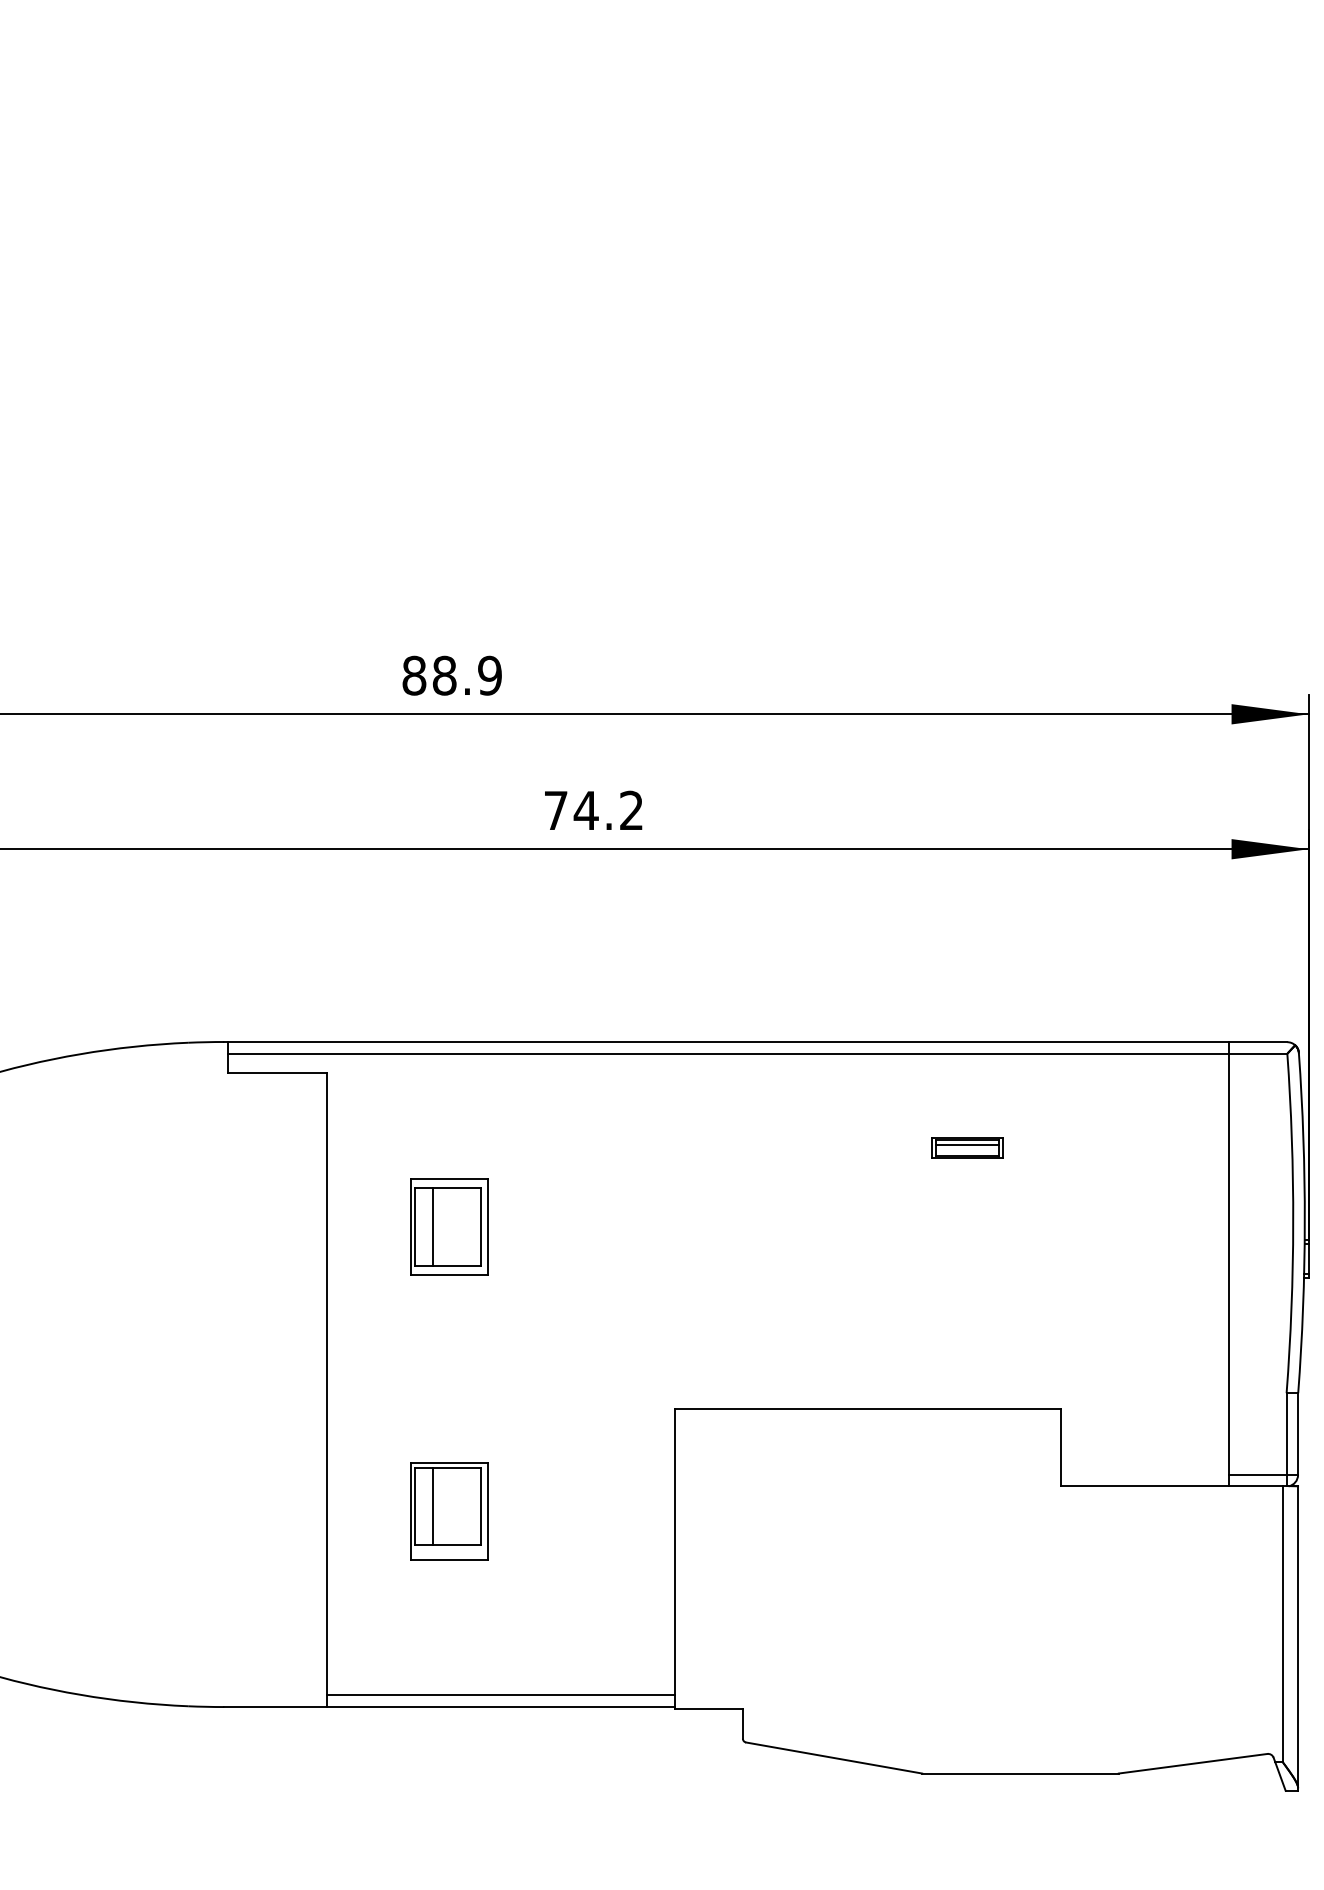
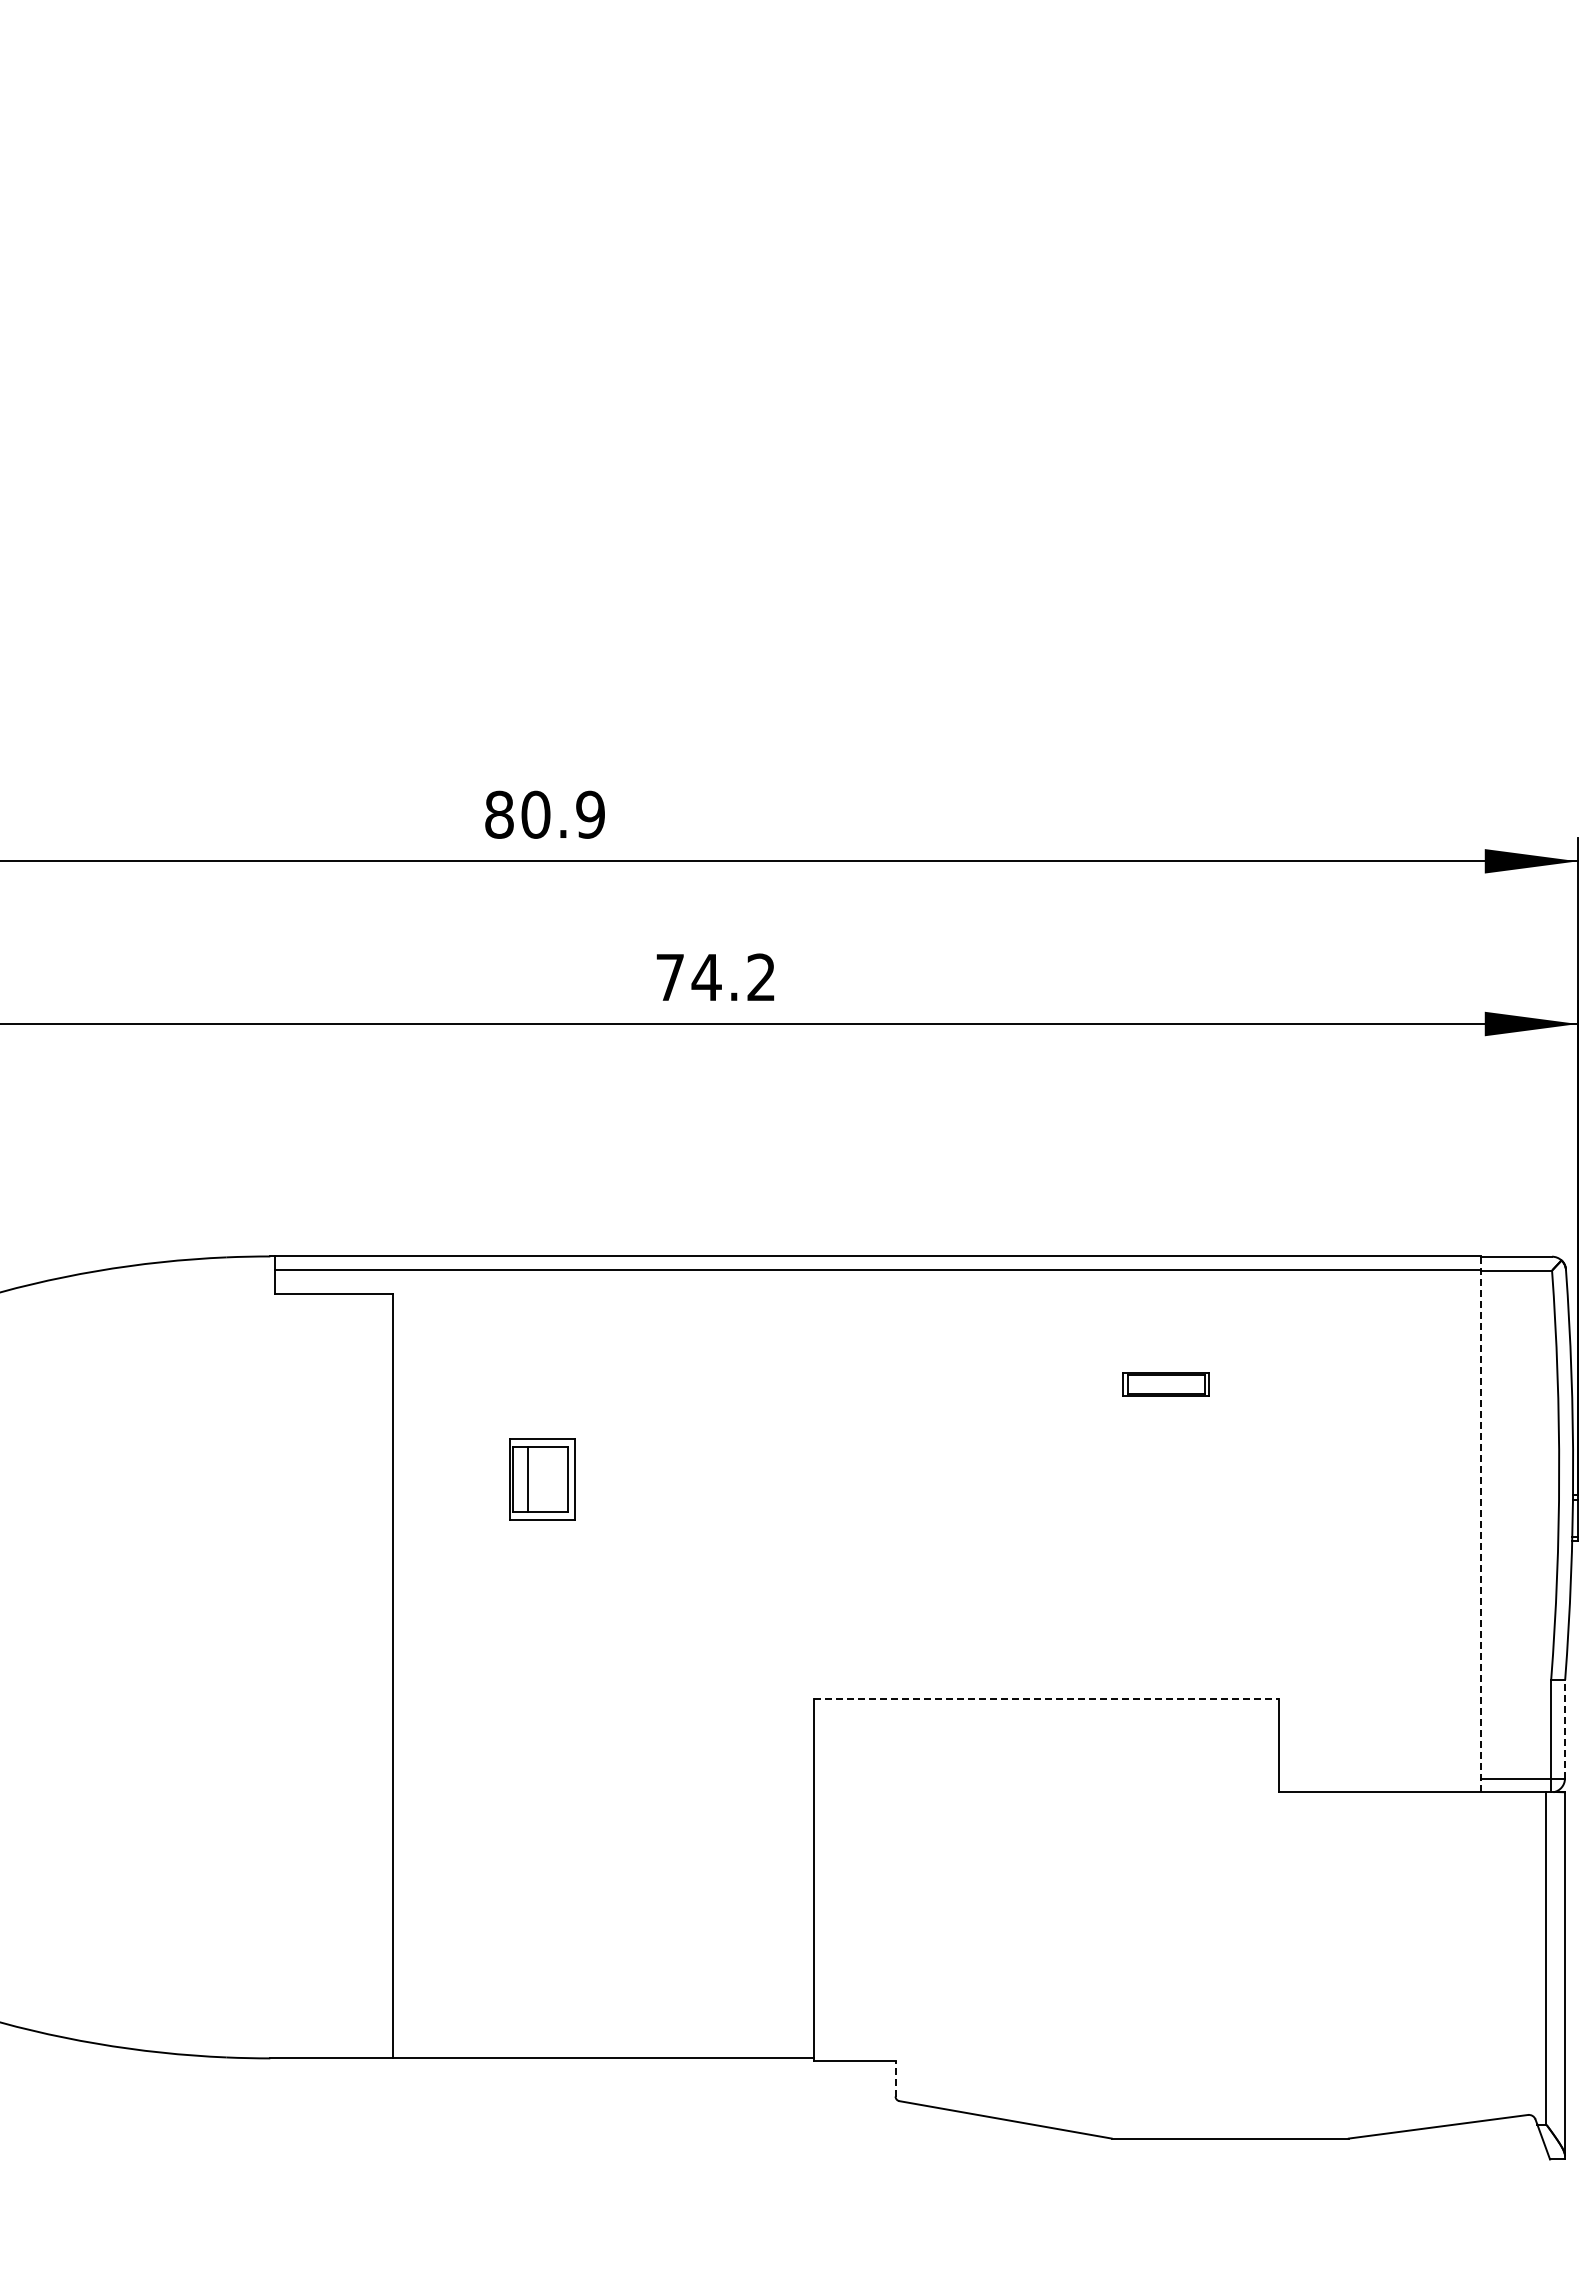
text: (444, 675) -> (535, 814), 88.9 -> 80.9
line: (967, 1144) -> (1166, 1380), removed
part: (450, 1226) -> (542, 1479), size x0.7
line: (1228, 1264) -> (1481, 1524), solid -> dashed
line: (868, 1409) -> (1047, 1699), solid -> dashed
line: (1297, 1433) -> (1564, 1728), solid -> dashed
part: (450, 1511) -> (542, 1822), removed
line: (500, 1695) -> (603, 2044), removed
line: (742, 1723) -> (895, 2078), solid -> dashed

